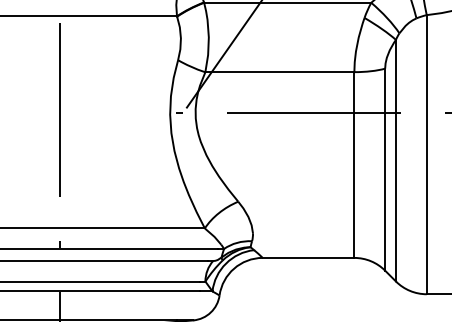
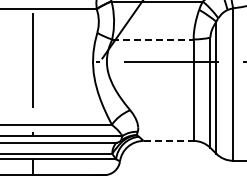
line: (279, 72) -> (152, 39), solid -> dashed
line: (310, 257) -> (169, 140), solid -> dashed

